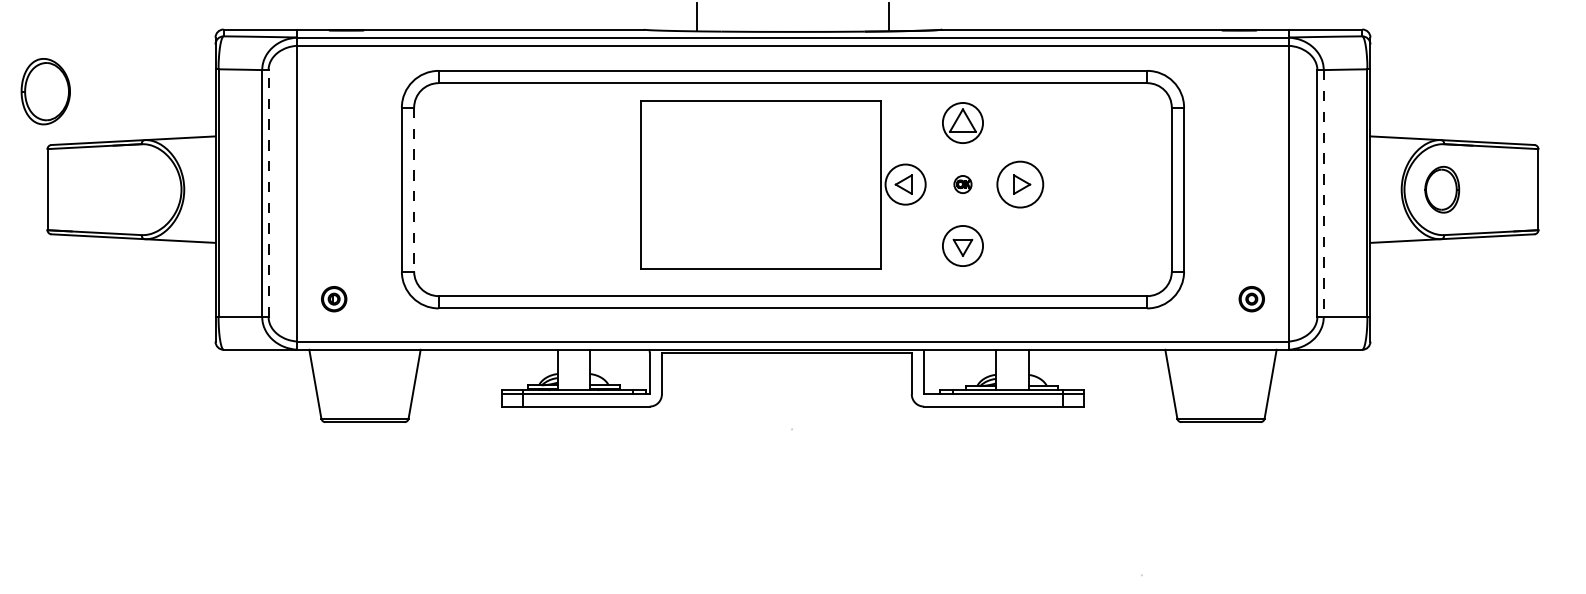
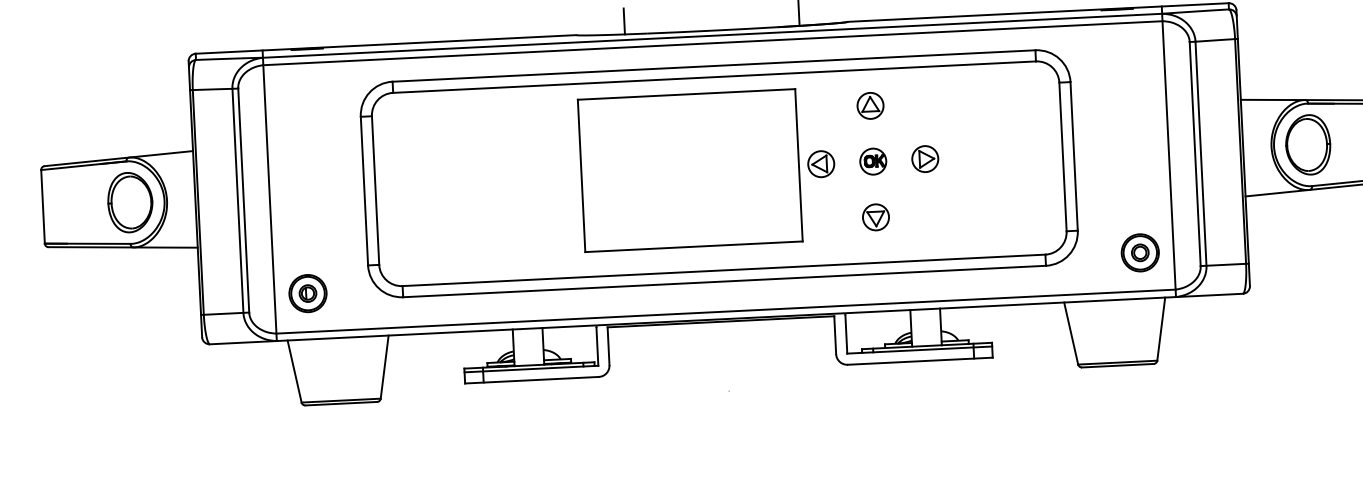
part: (45, 91) -> (130, 202), moved
part: (962, 123) -> (870, 106), size x0.71
circle: (905, 184) -> (821, 164), size x0.71
part: (962, 184) -> (872, 161), size x1.67
circle: (1019, 184) -> (924, 159), size x0.62
line: (414, 189) -> (375, 190), dashed -> solid
part: (1442, 189) -> (1308, 144), size x1.43
line: (268, 193) -> (243, 200), dashed -> solid
line: (1323, 194) -> (1200, 154), dashed -> solid
circle: (962, 245) -> (875, 216), size x0.71
part: (333, 298) -> (307, 292), size x1.67
part: (1251, 298) -> (1140, 252), size x1.67

